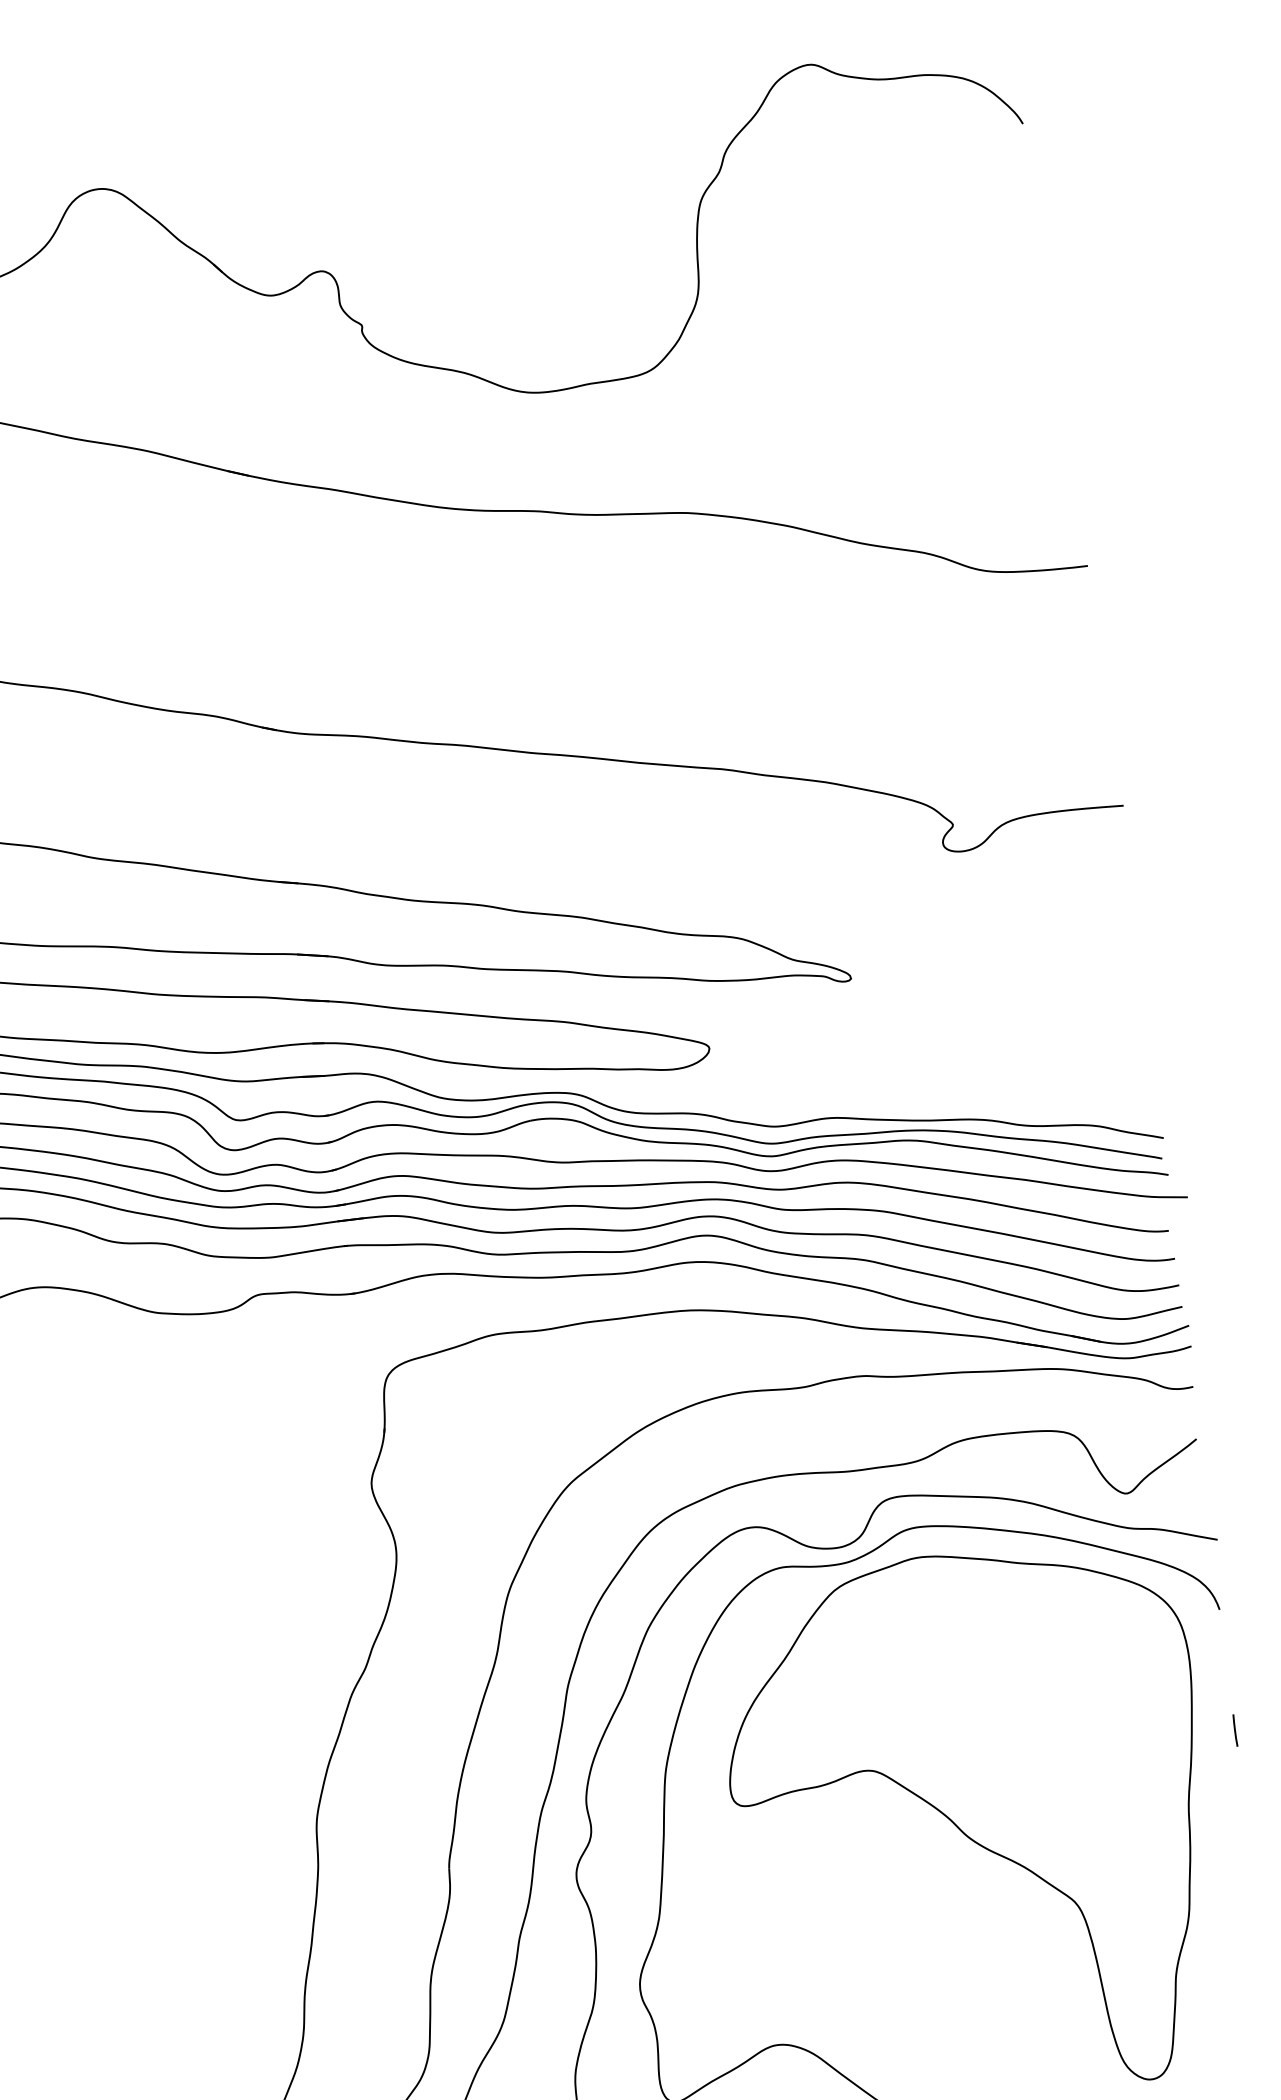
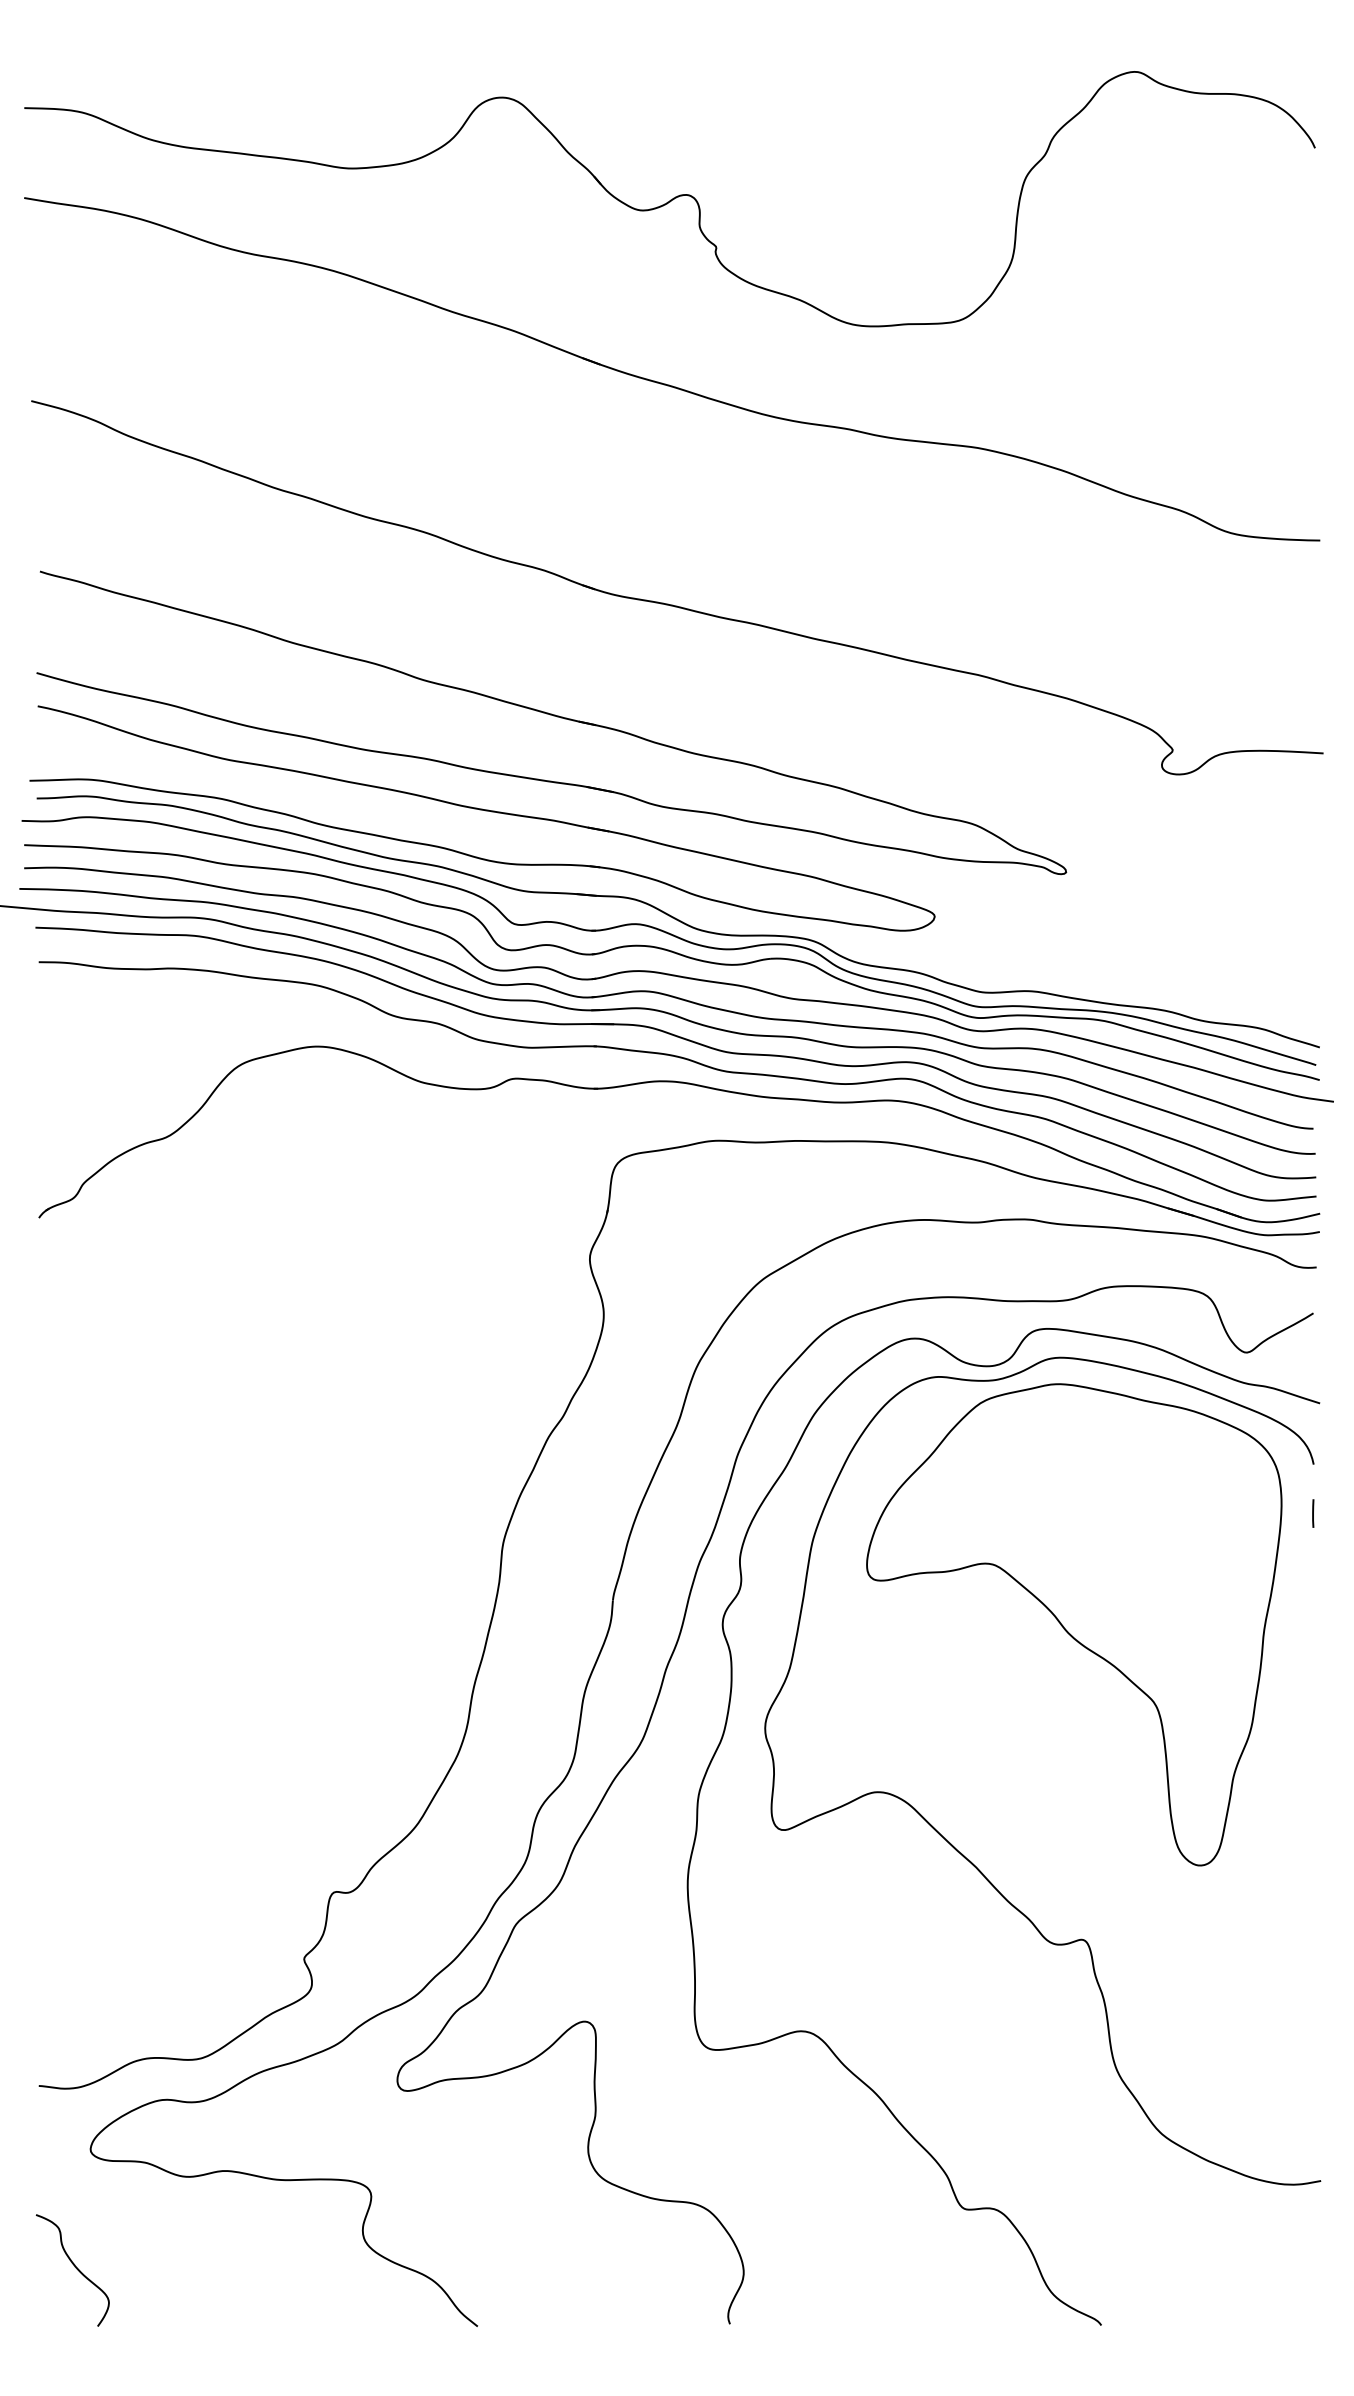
line: (1235, 1730) -> (1313, 1513), moved

